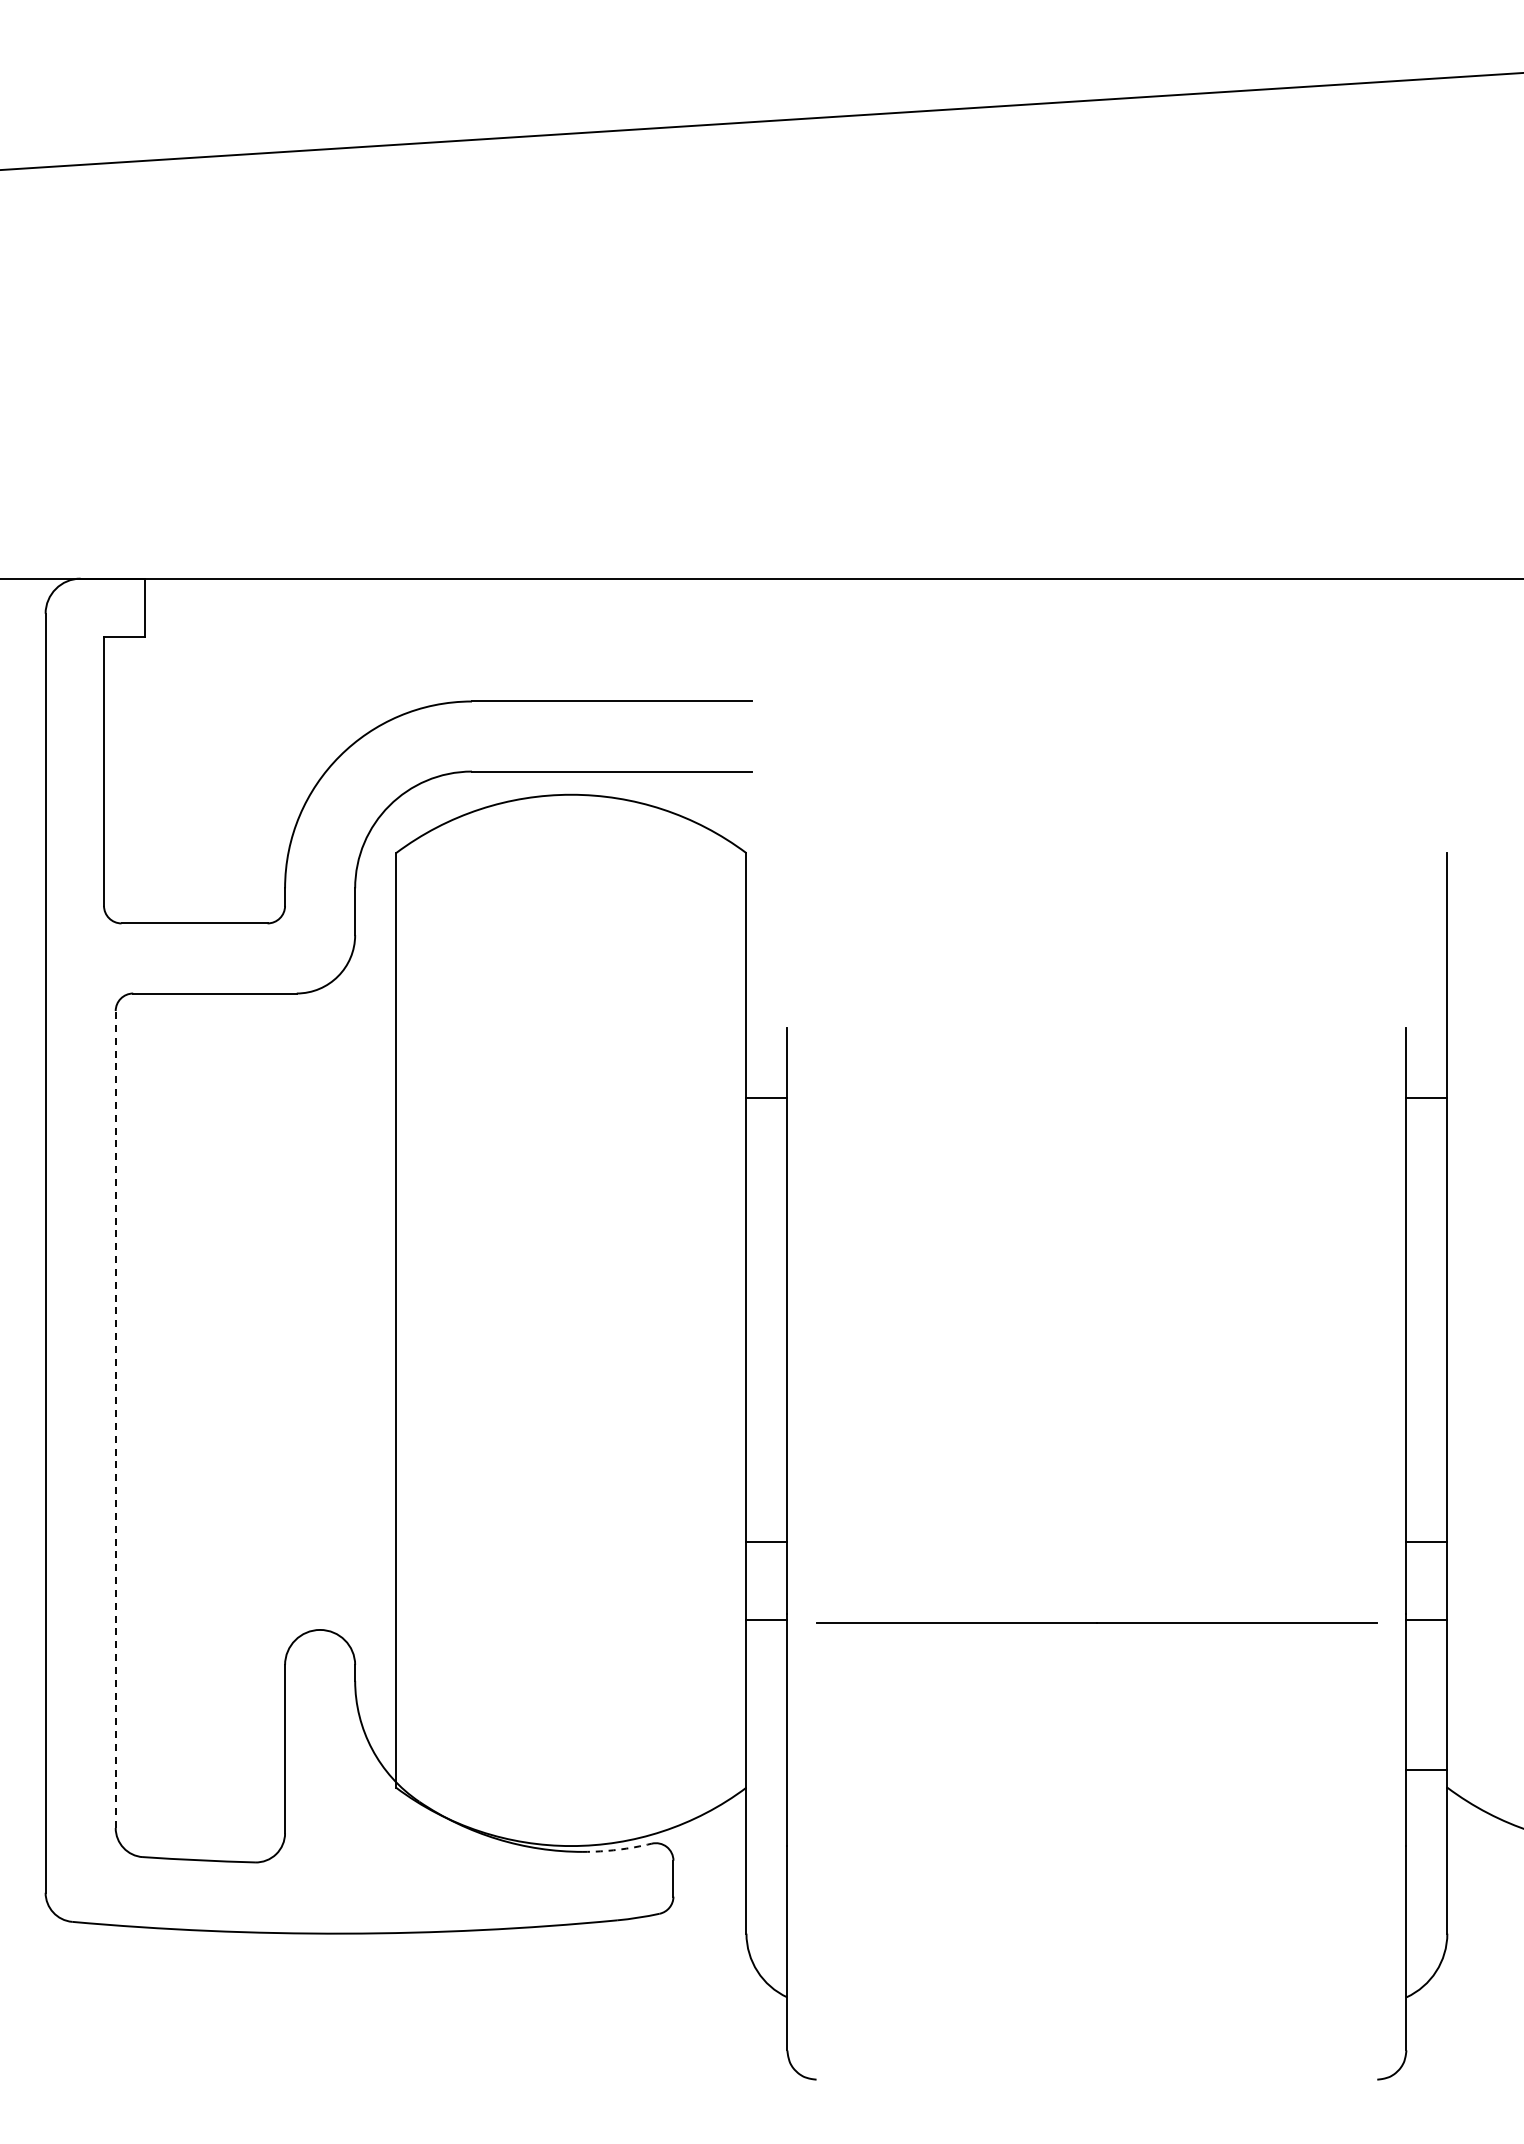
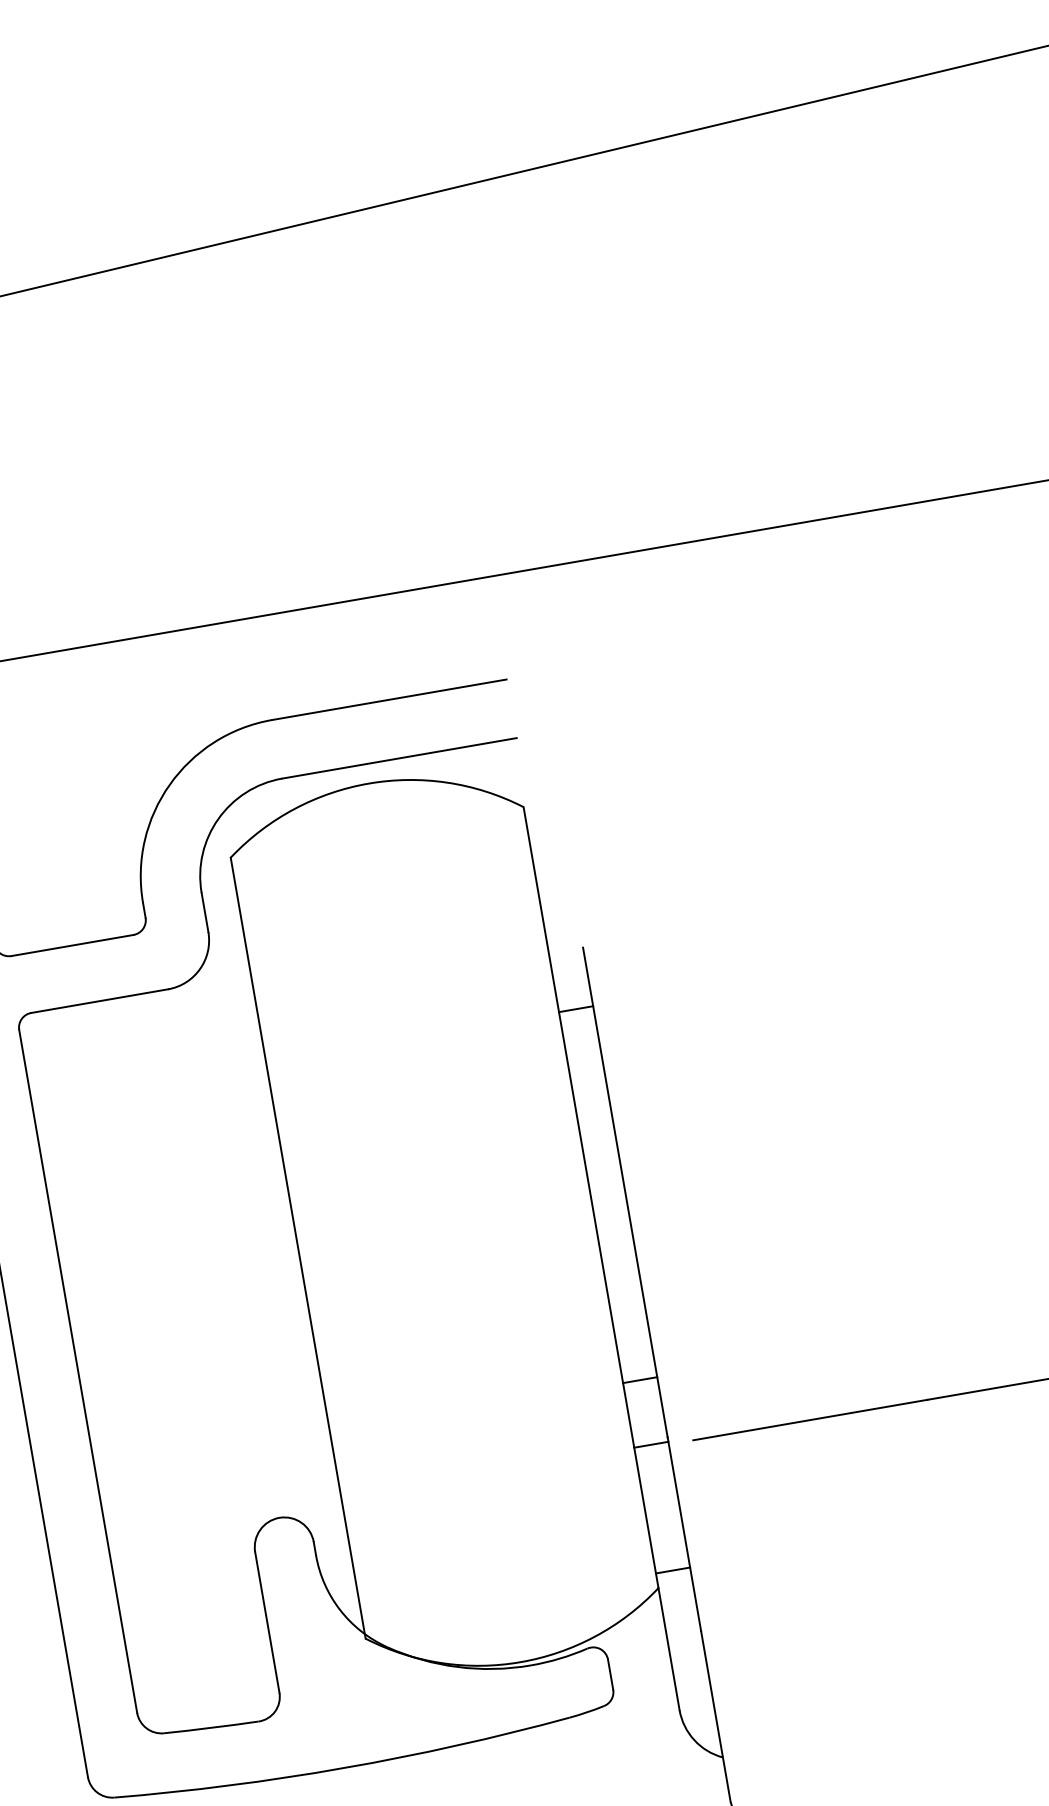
line: (115, 1419) -> (78, 1371), dashed -> solid
line: (766, 1770) -> (672, 1570), added
arc: (617, 1849) -> (559, 1658), dashed -> solid

